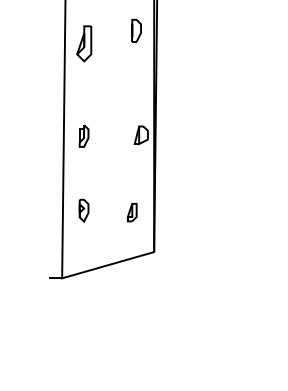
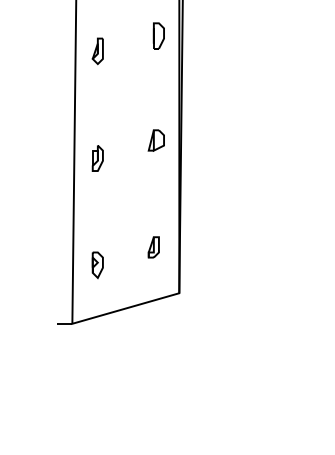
part: (83, 44) -> (97, 51), size x0.62
part: (140, 135) -> (155, 140), moved
part: (83, 210) -> (97, 265), moved

